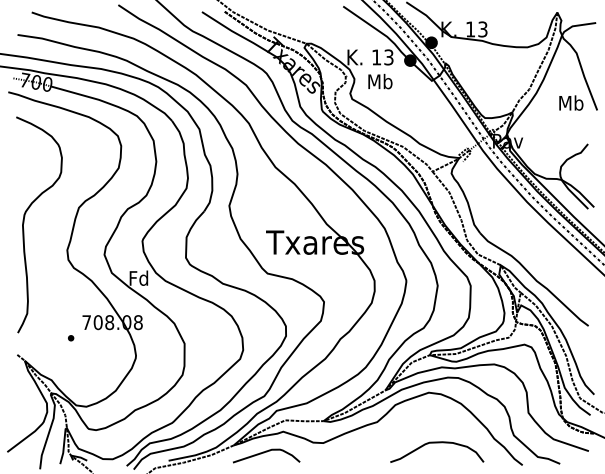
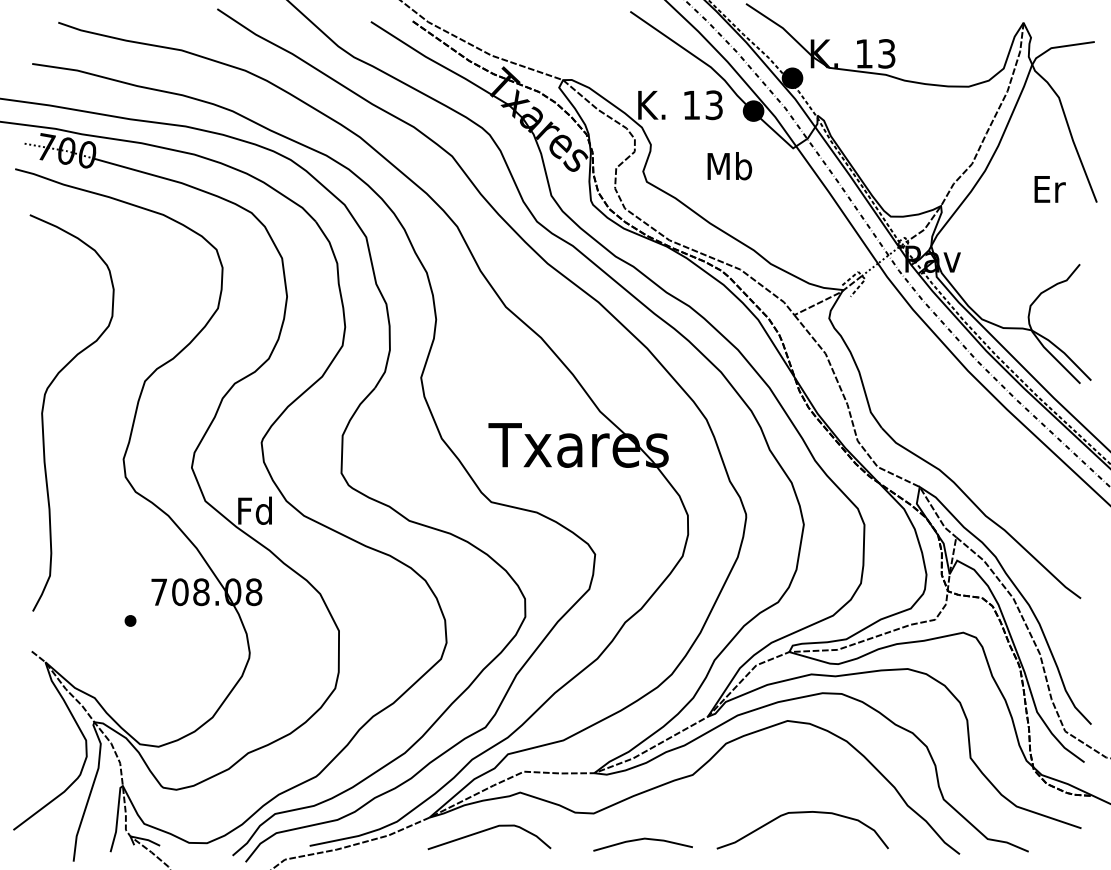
text: (380, 81) -> (729, 165), moved
text: (571, 102) -> (1049, 187), Mb -> Er
line: (350, 457) -> (643, 839), added

